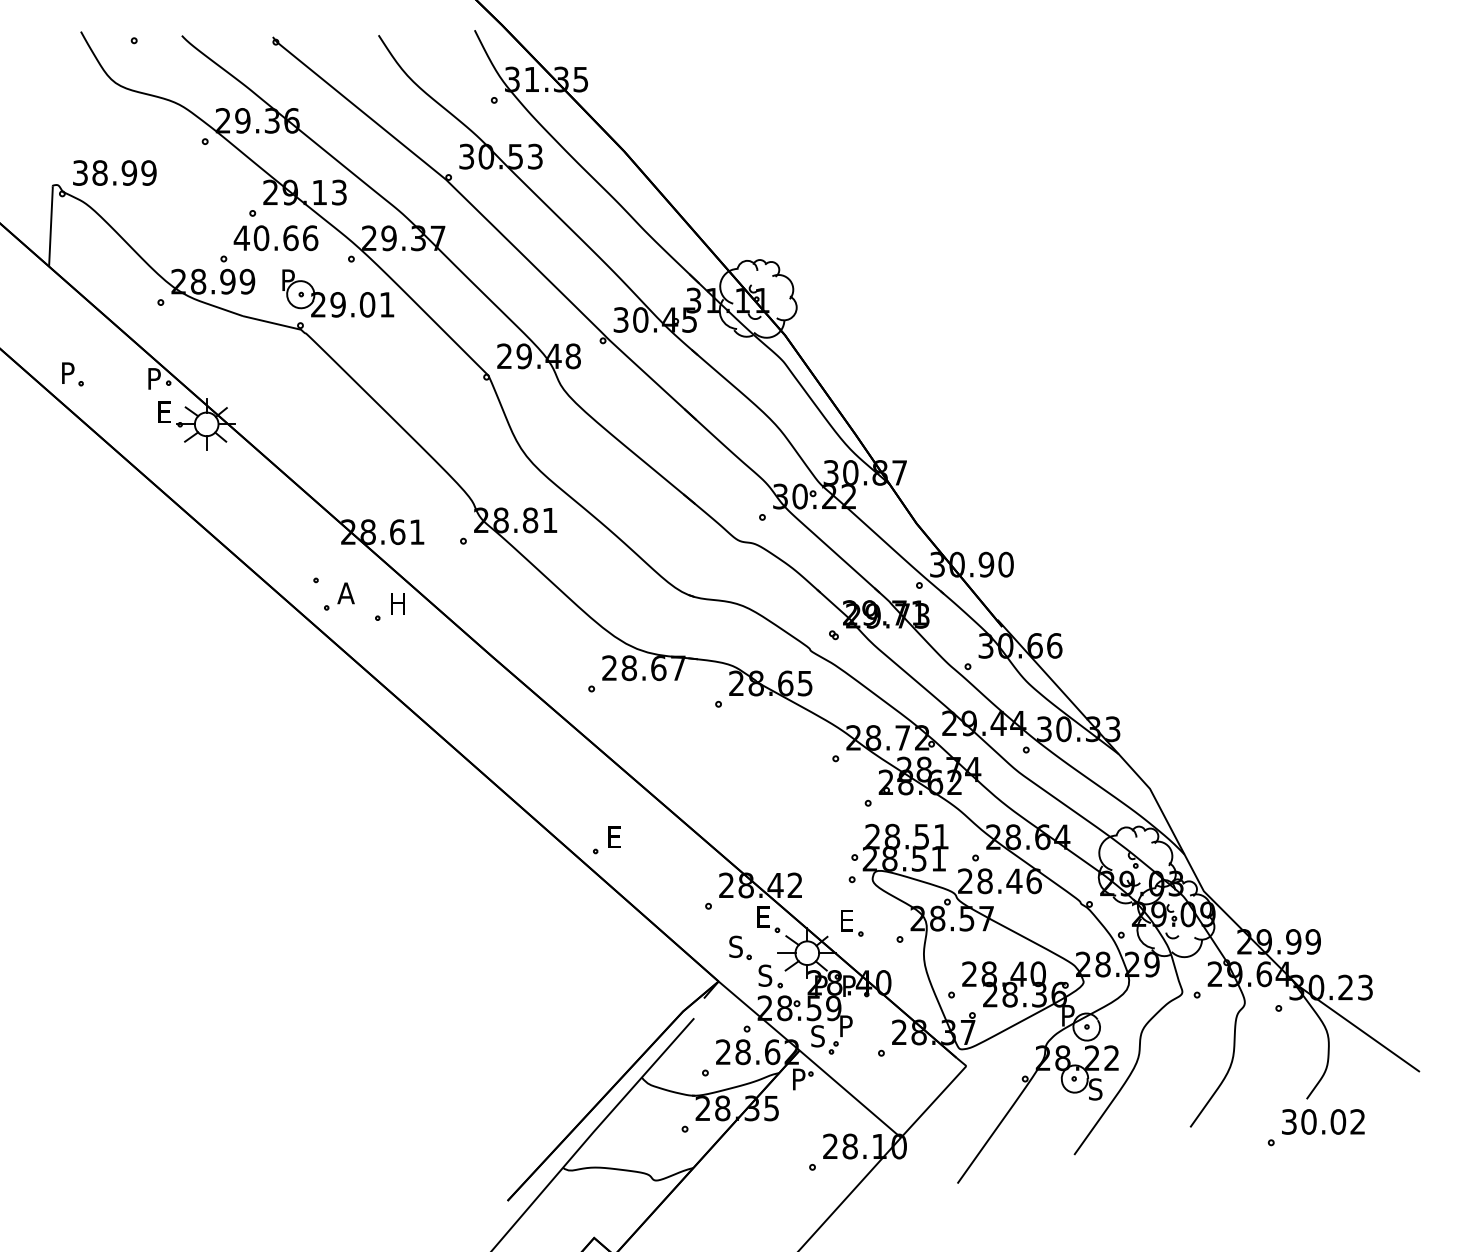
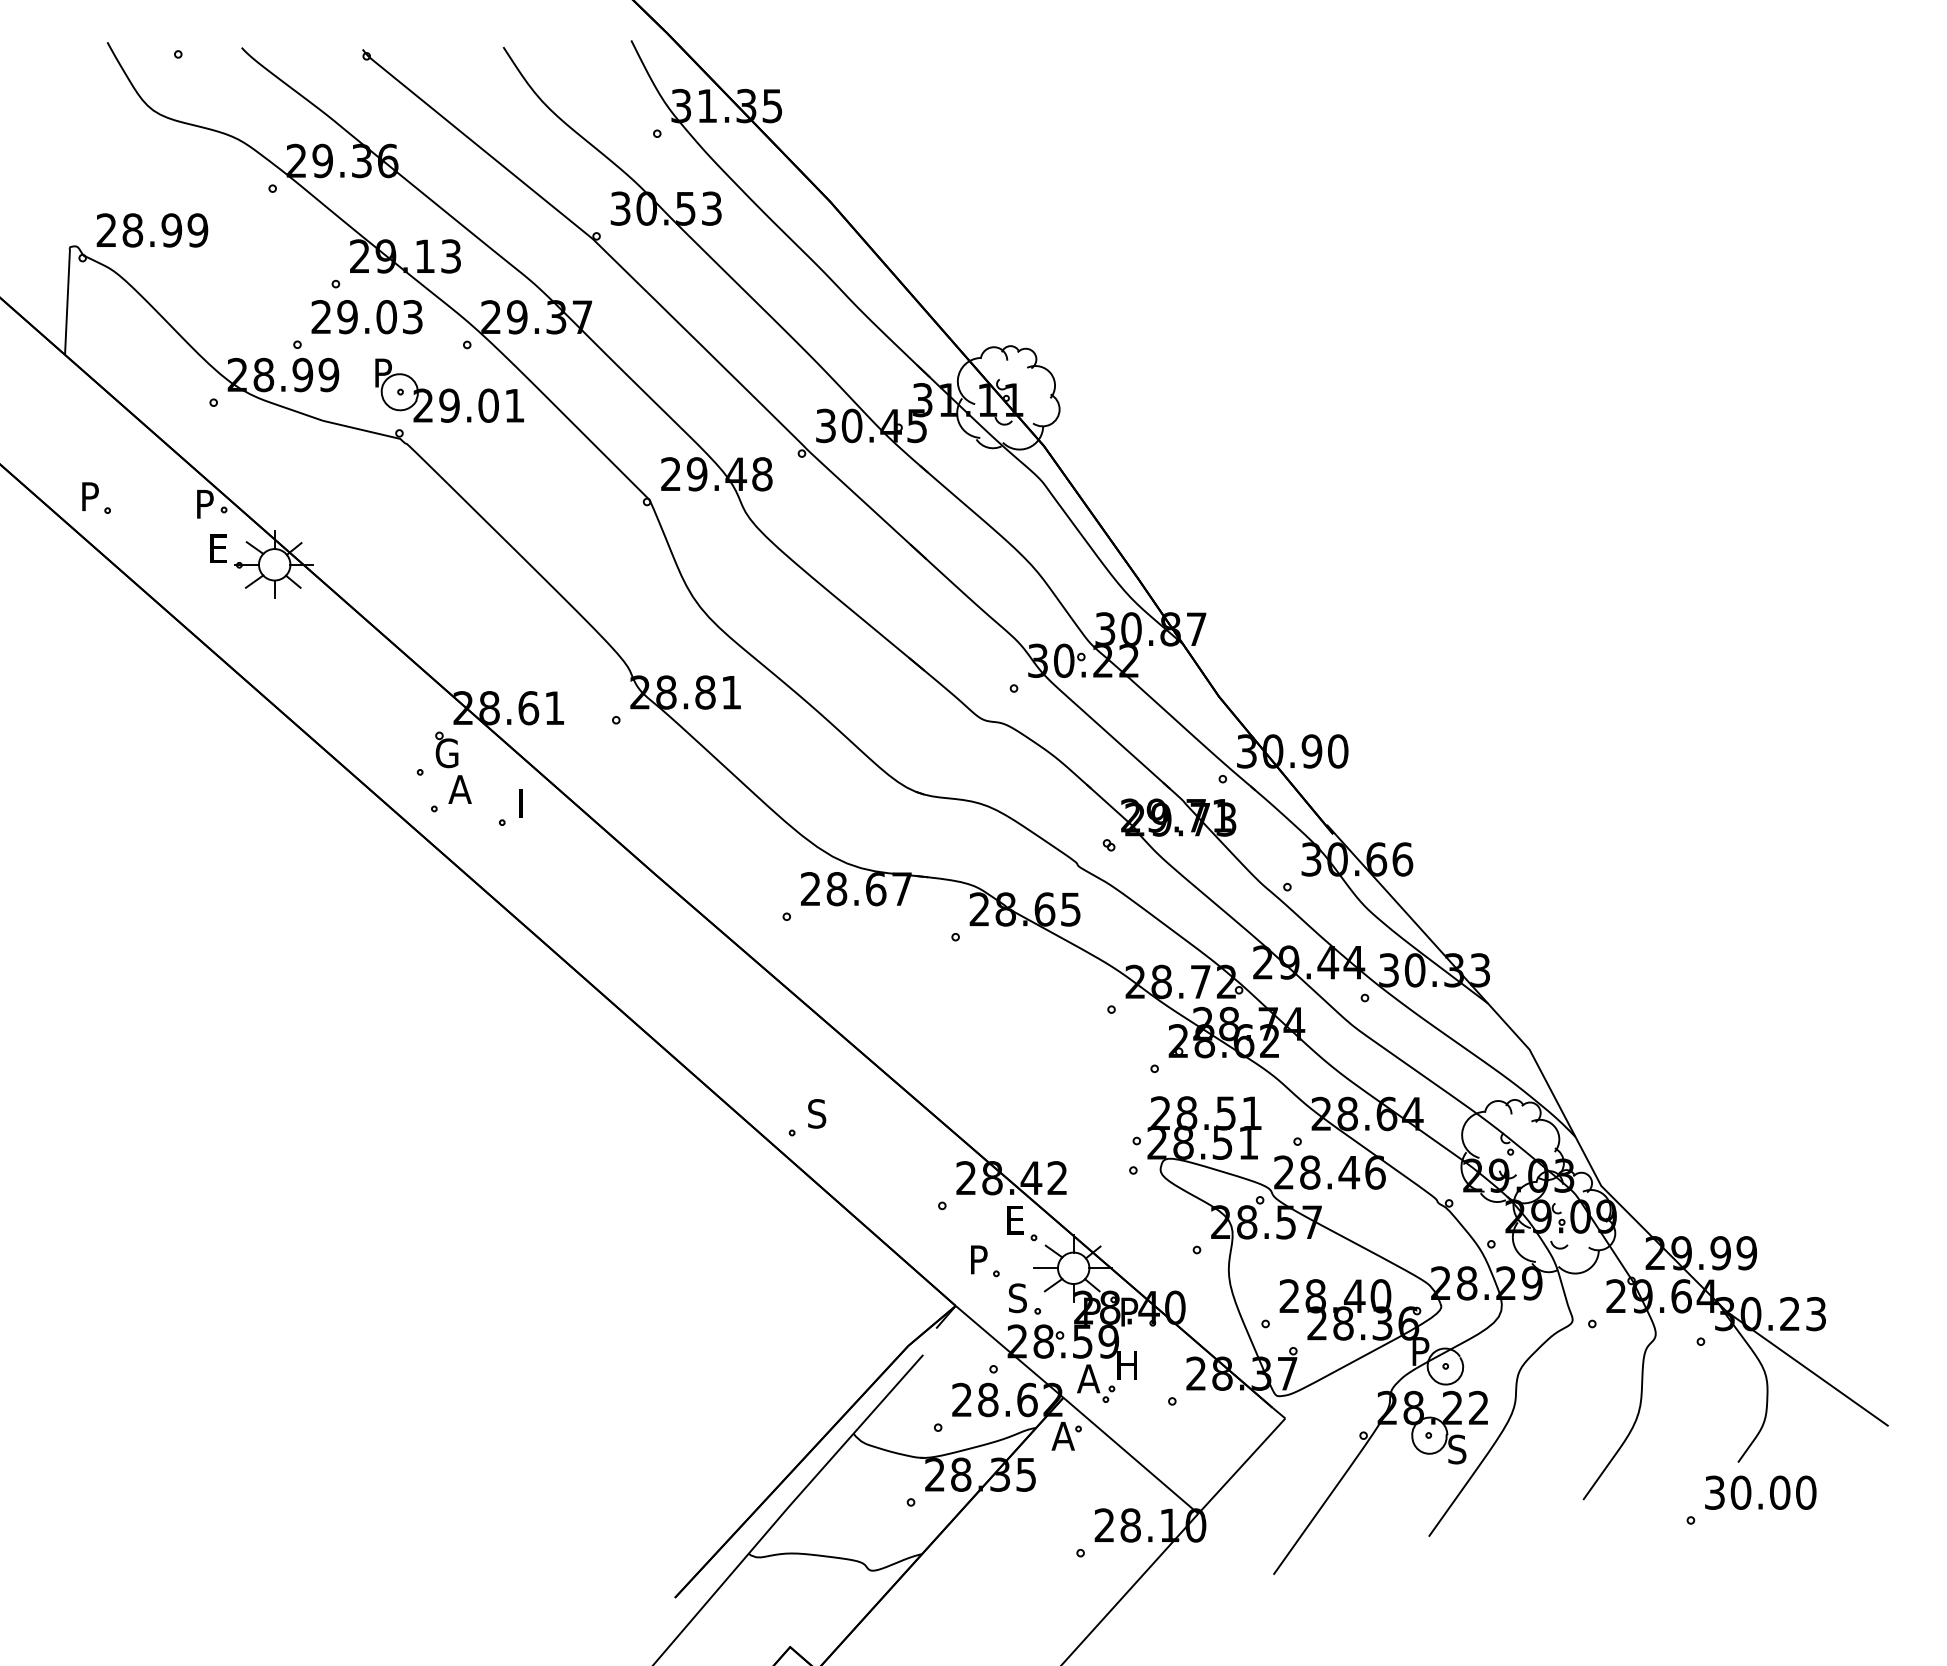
text: (80, 173) -> (106, 230), 38.99 -> 28.99
text: (275, 238) -> (366, 317), 40.66 -> 29.03
part: (335, 563) -> (446, 749), added
text: (398, 603) -> (530, 803), H -> I
text: (614, 836) -> (817, 1113), E -> S
part: (852, 923) -> (1133, 1228), removed
text: (735, 946) -> (978, 1259), S -> P
text: (847, 1026) -> (1126, 1365), P -> H
text: (818, 1036) -> (1088, 1378), S -> A
text: (798, 1078) -> (1062, 1435), P -> A
text: (1358, 1121) -> (1806, 1492), 30.02 -> 30.00

